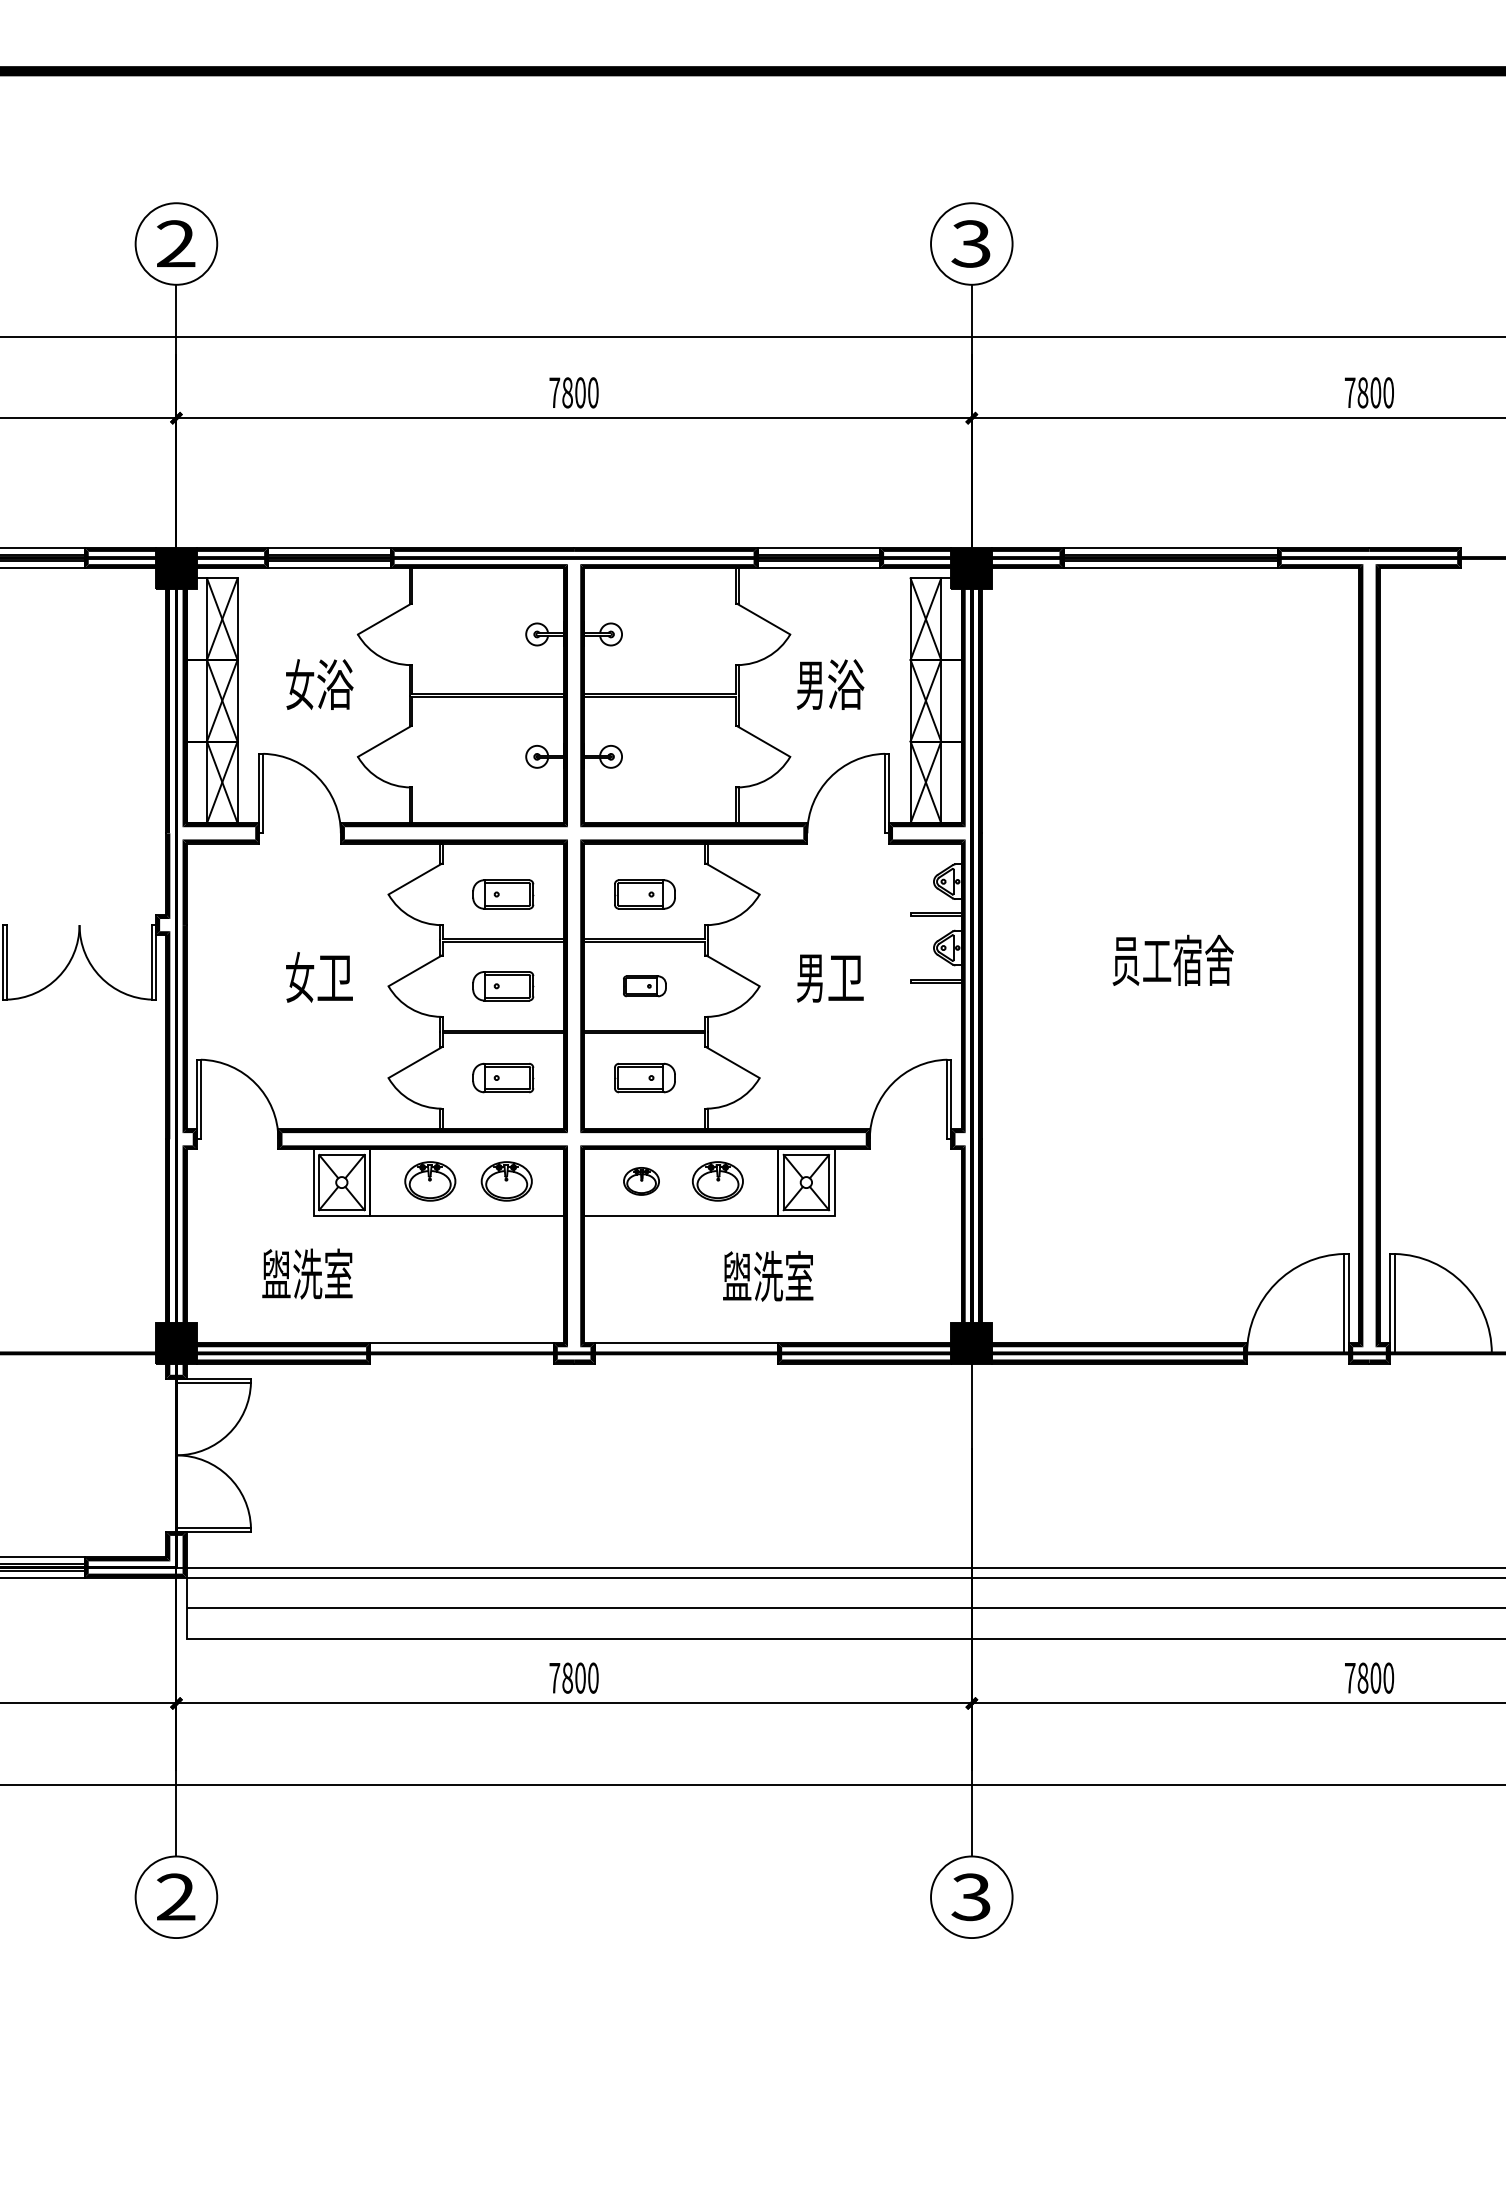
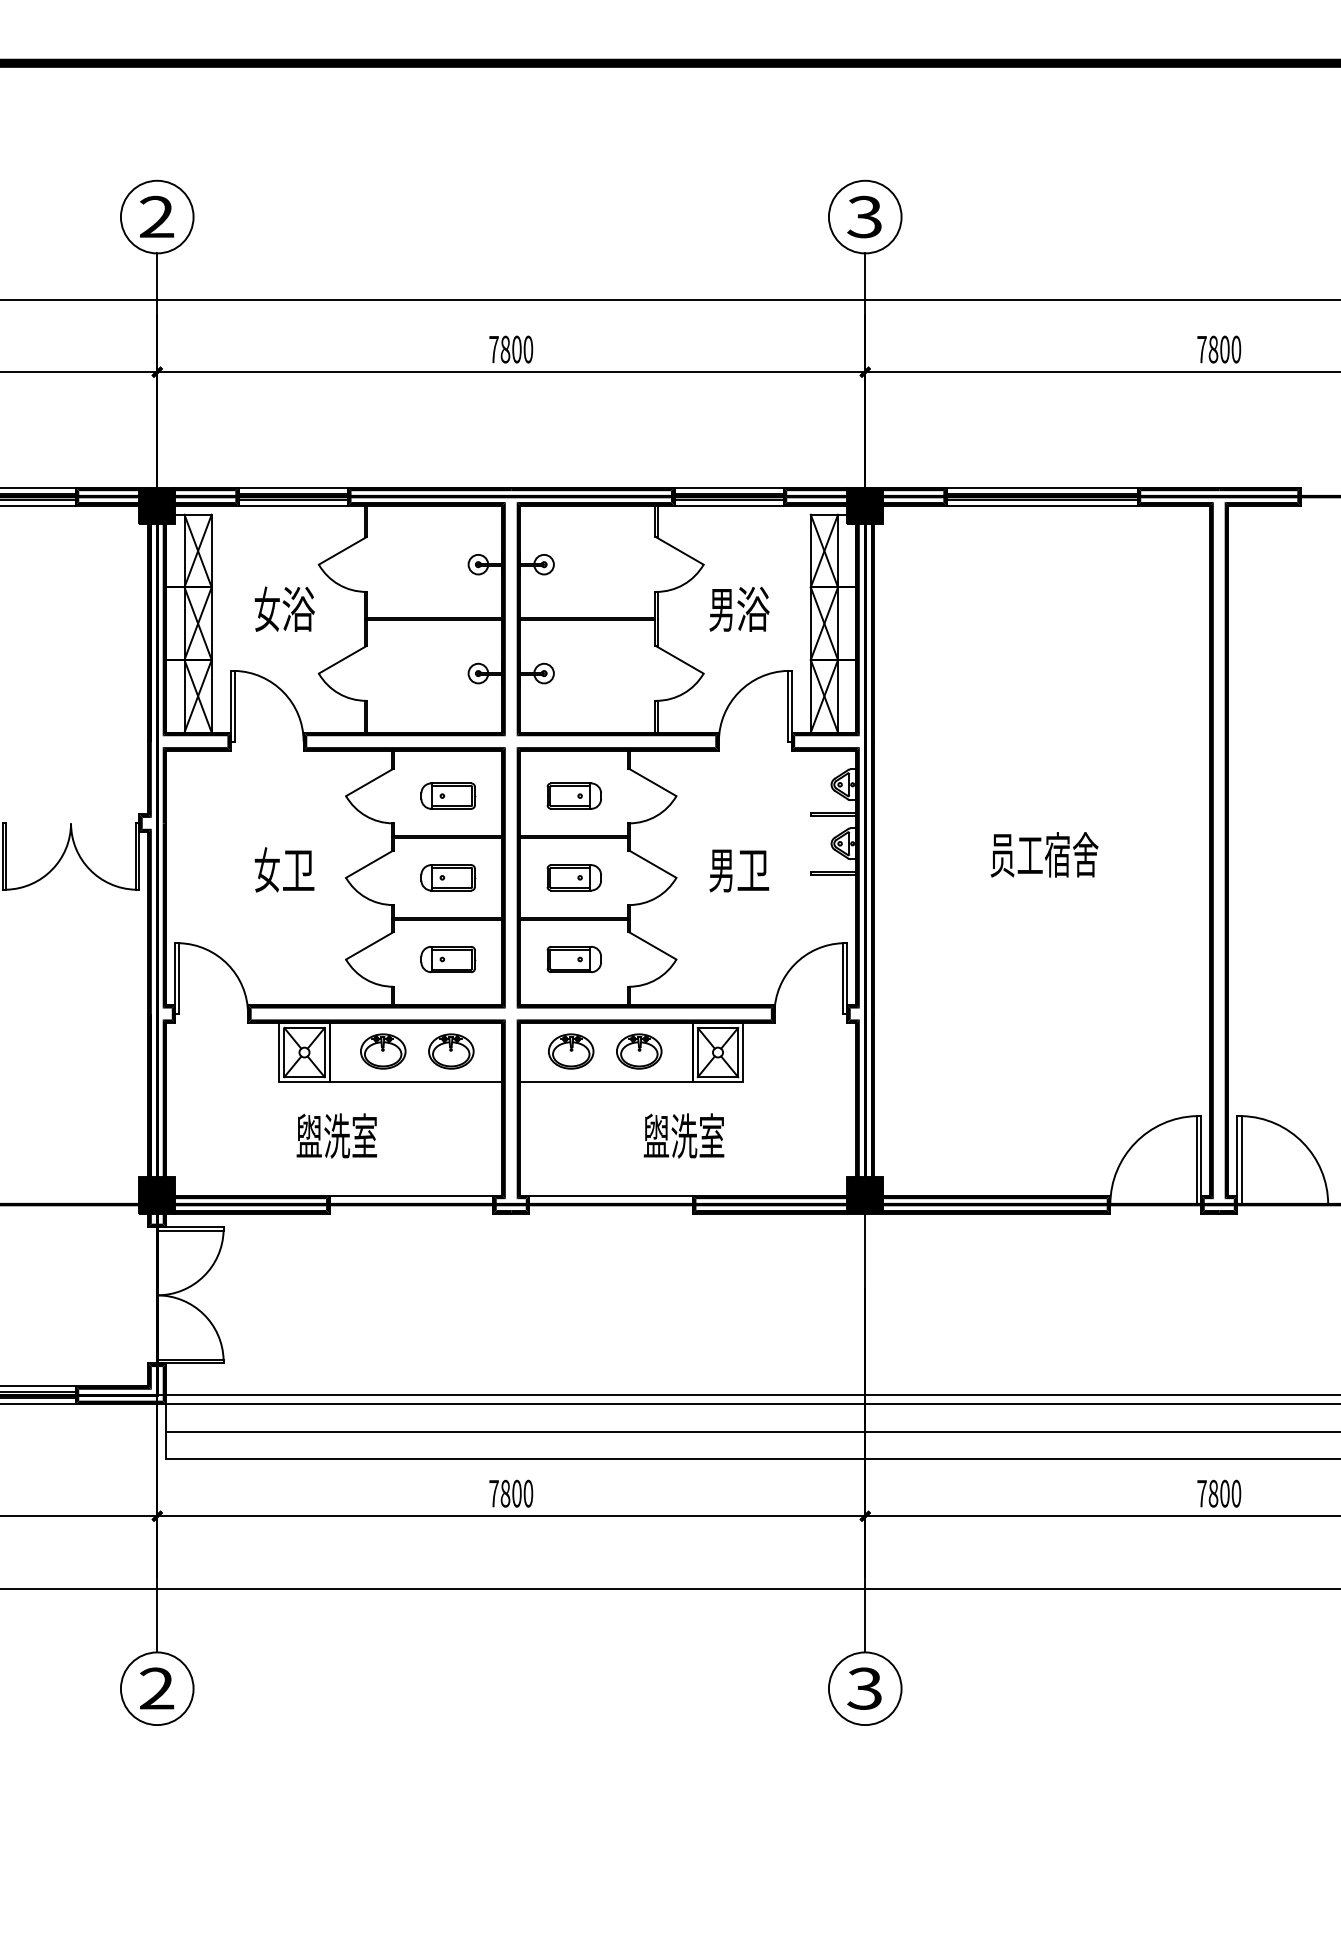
part: (644, 985) -> (573, 877), size x1.43
part: (641, 1181) -> (571, 1051), size x1.43
text: (307, 1273) -> (336, 1135), moved

